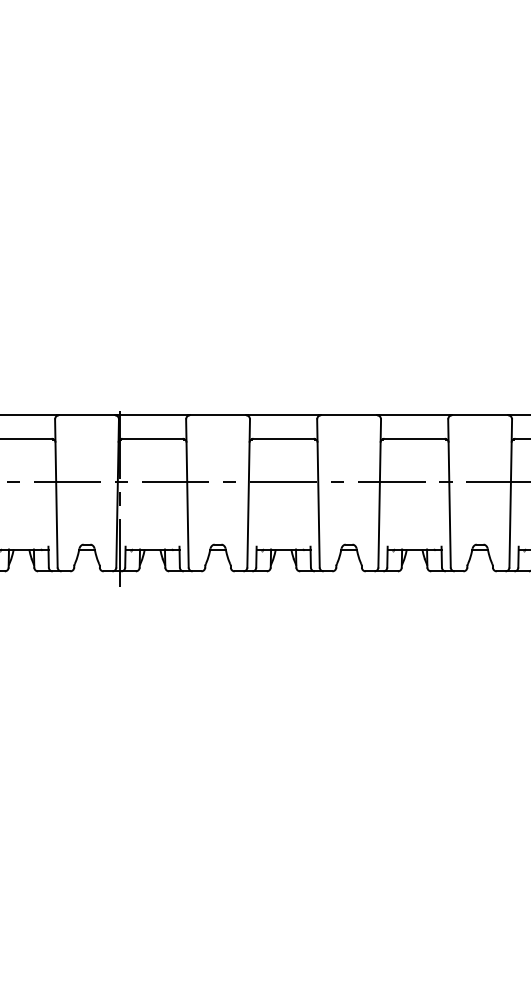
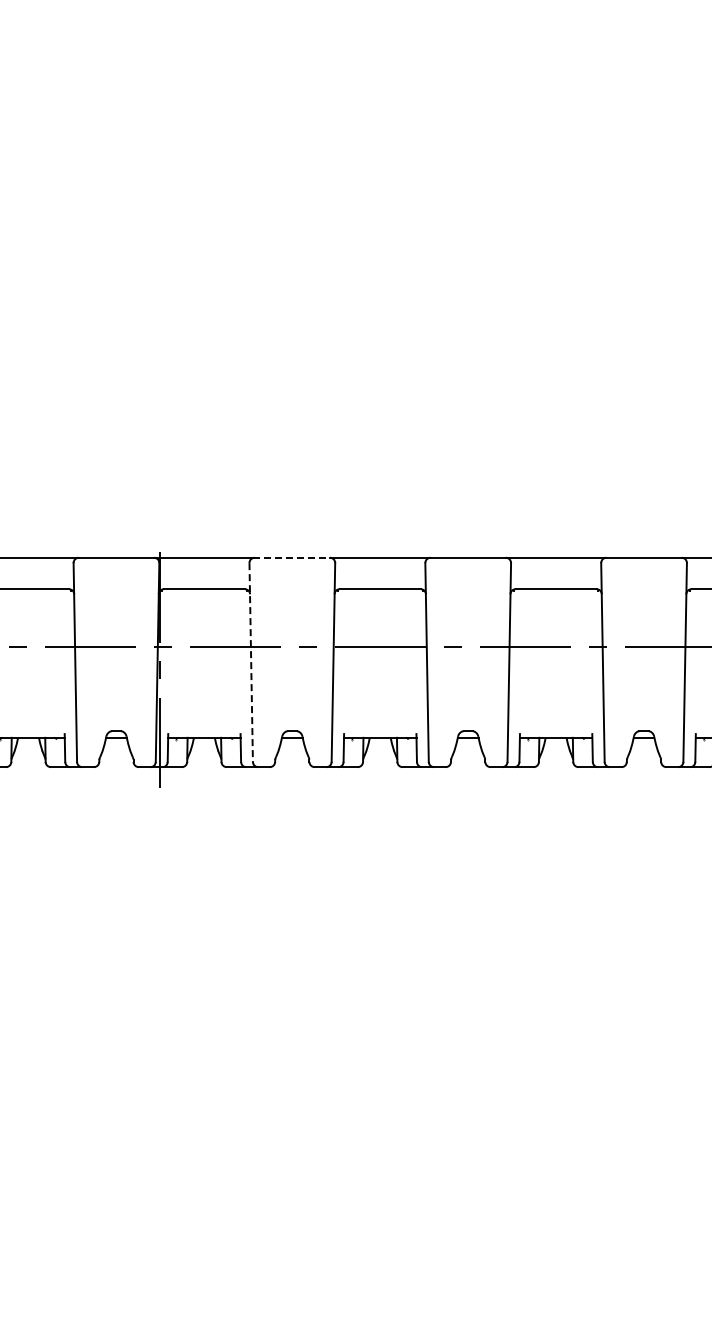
line: (218, 415) -> (292, 557), solid -> dashed
line: (187, 494) -> (251, 663), solid -> dashed

